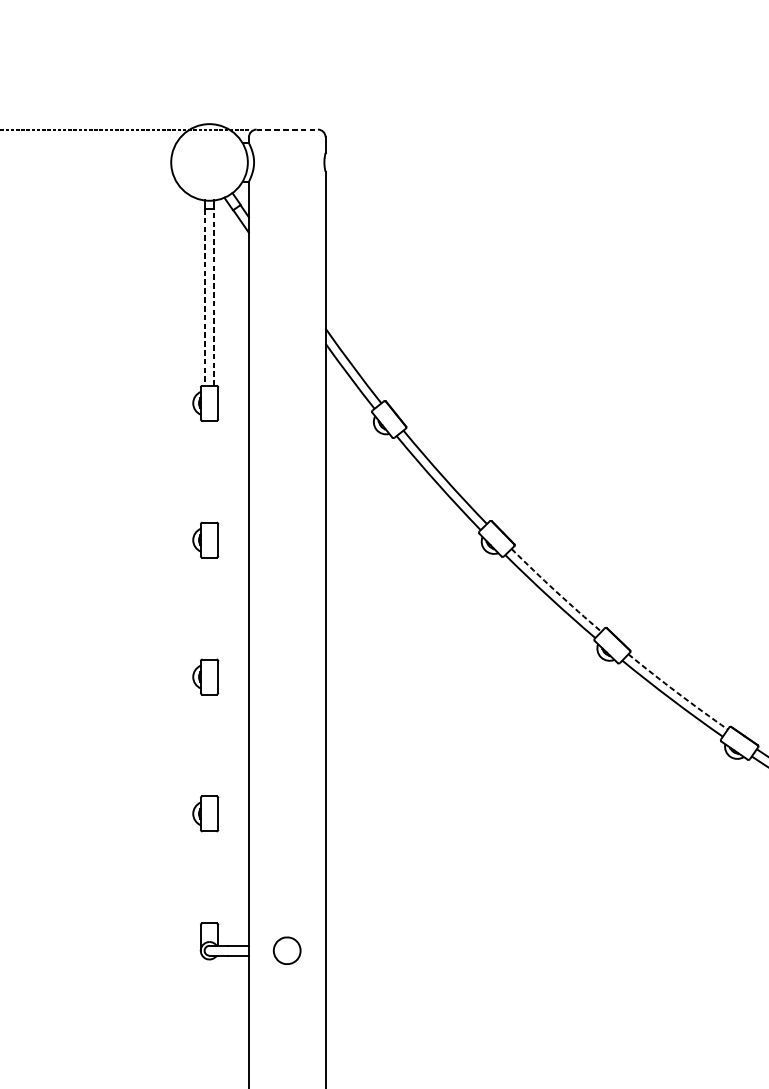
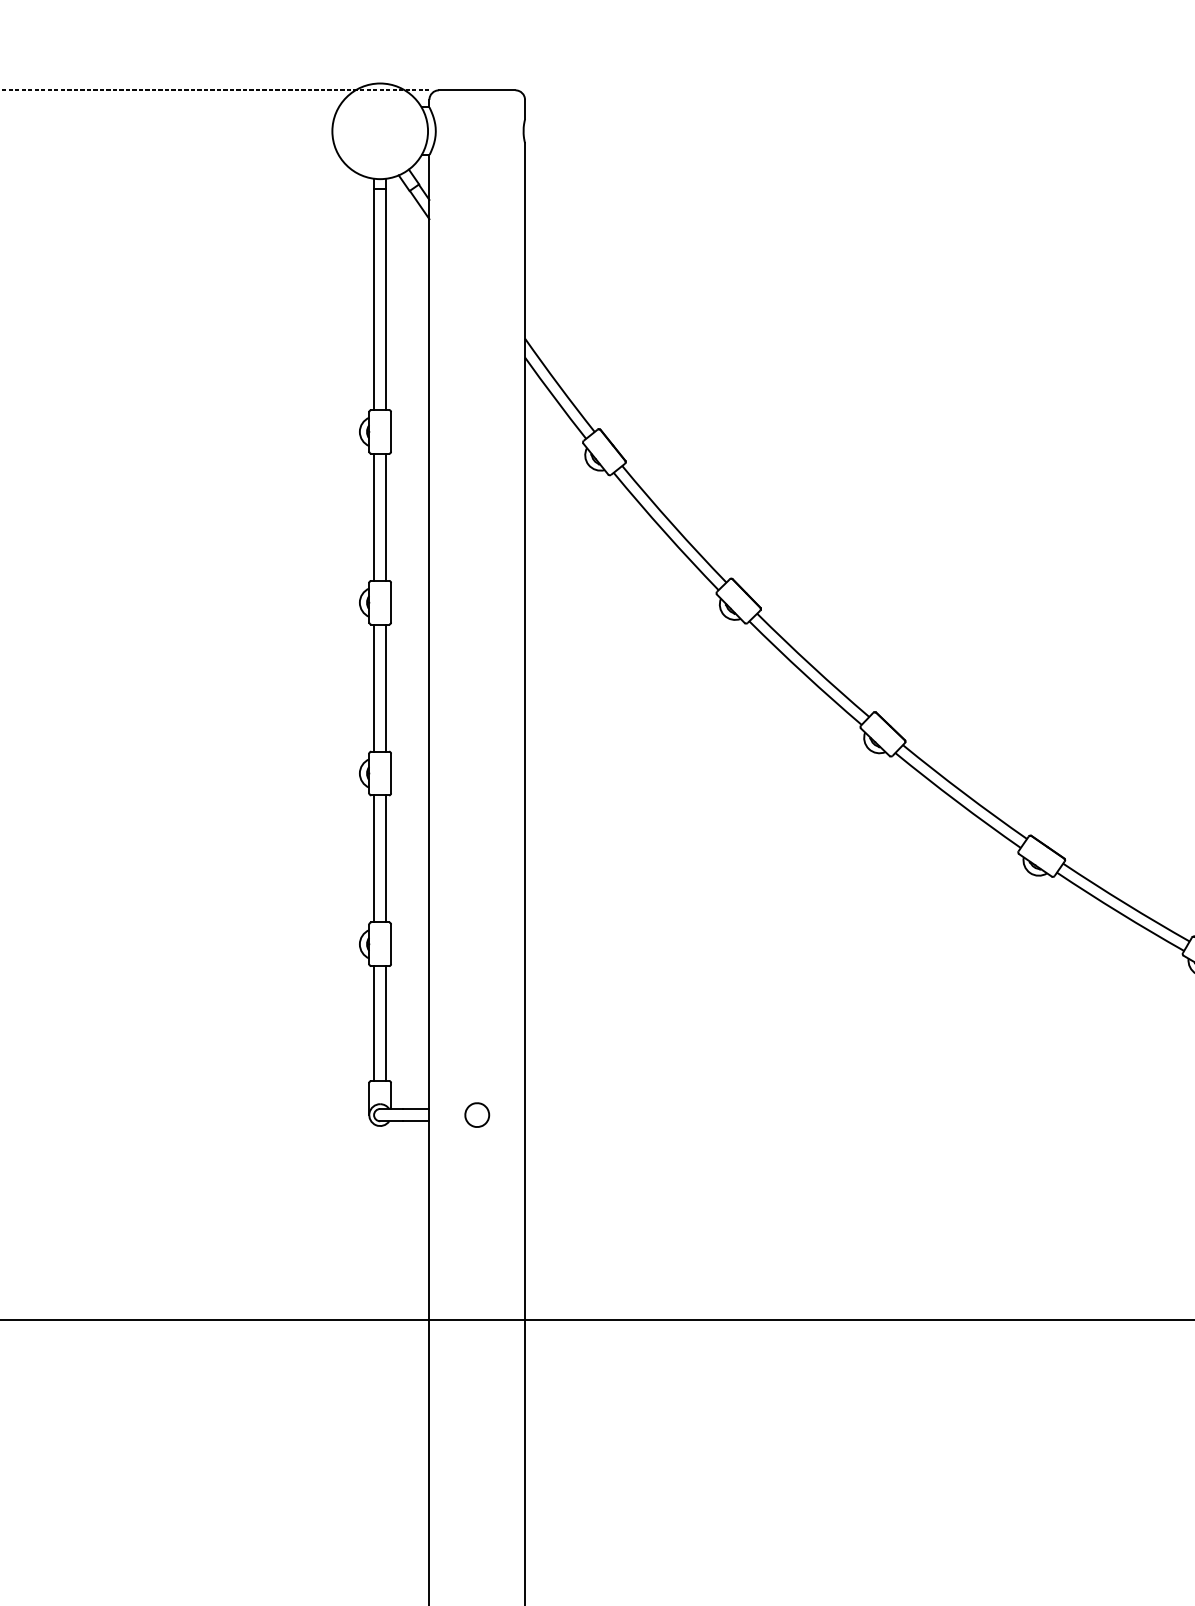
line: (287, 129) -> (477, 90), dashed -> solid
line: (214, 297) -> (386, 299), dashed -> solid
line: (204, 298) -> (374, 300), dashed -> solid
line: (204, 471) -> (374, 516), added
line: (214, 471) -> (386, 516), added
arc: (555, 591) -> (812, 666), dashed -> solid
line: (204, 608) -> (374, 687), added
line: (214, 608) -> (386, 687), added
arc: (677, 693) -> (964, 793), dashed -> solid
line: (204, 745) -> (374, 858), added
line: (214, 745) -> (386, 858), added
line: (204, 877) -> (374, 1023), added
line: (214, 877) -> (386, 1023), added
part: (287, 950) -> (477, 1114), size x0.71

